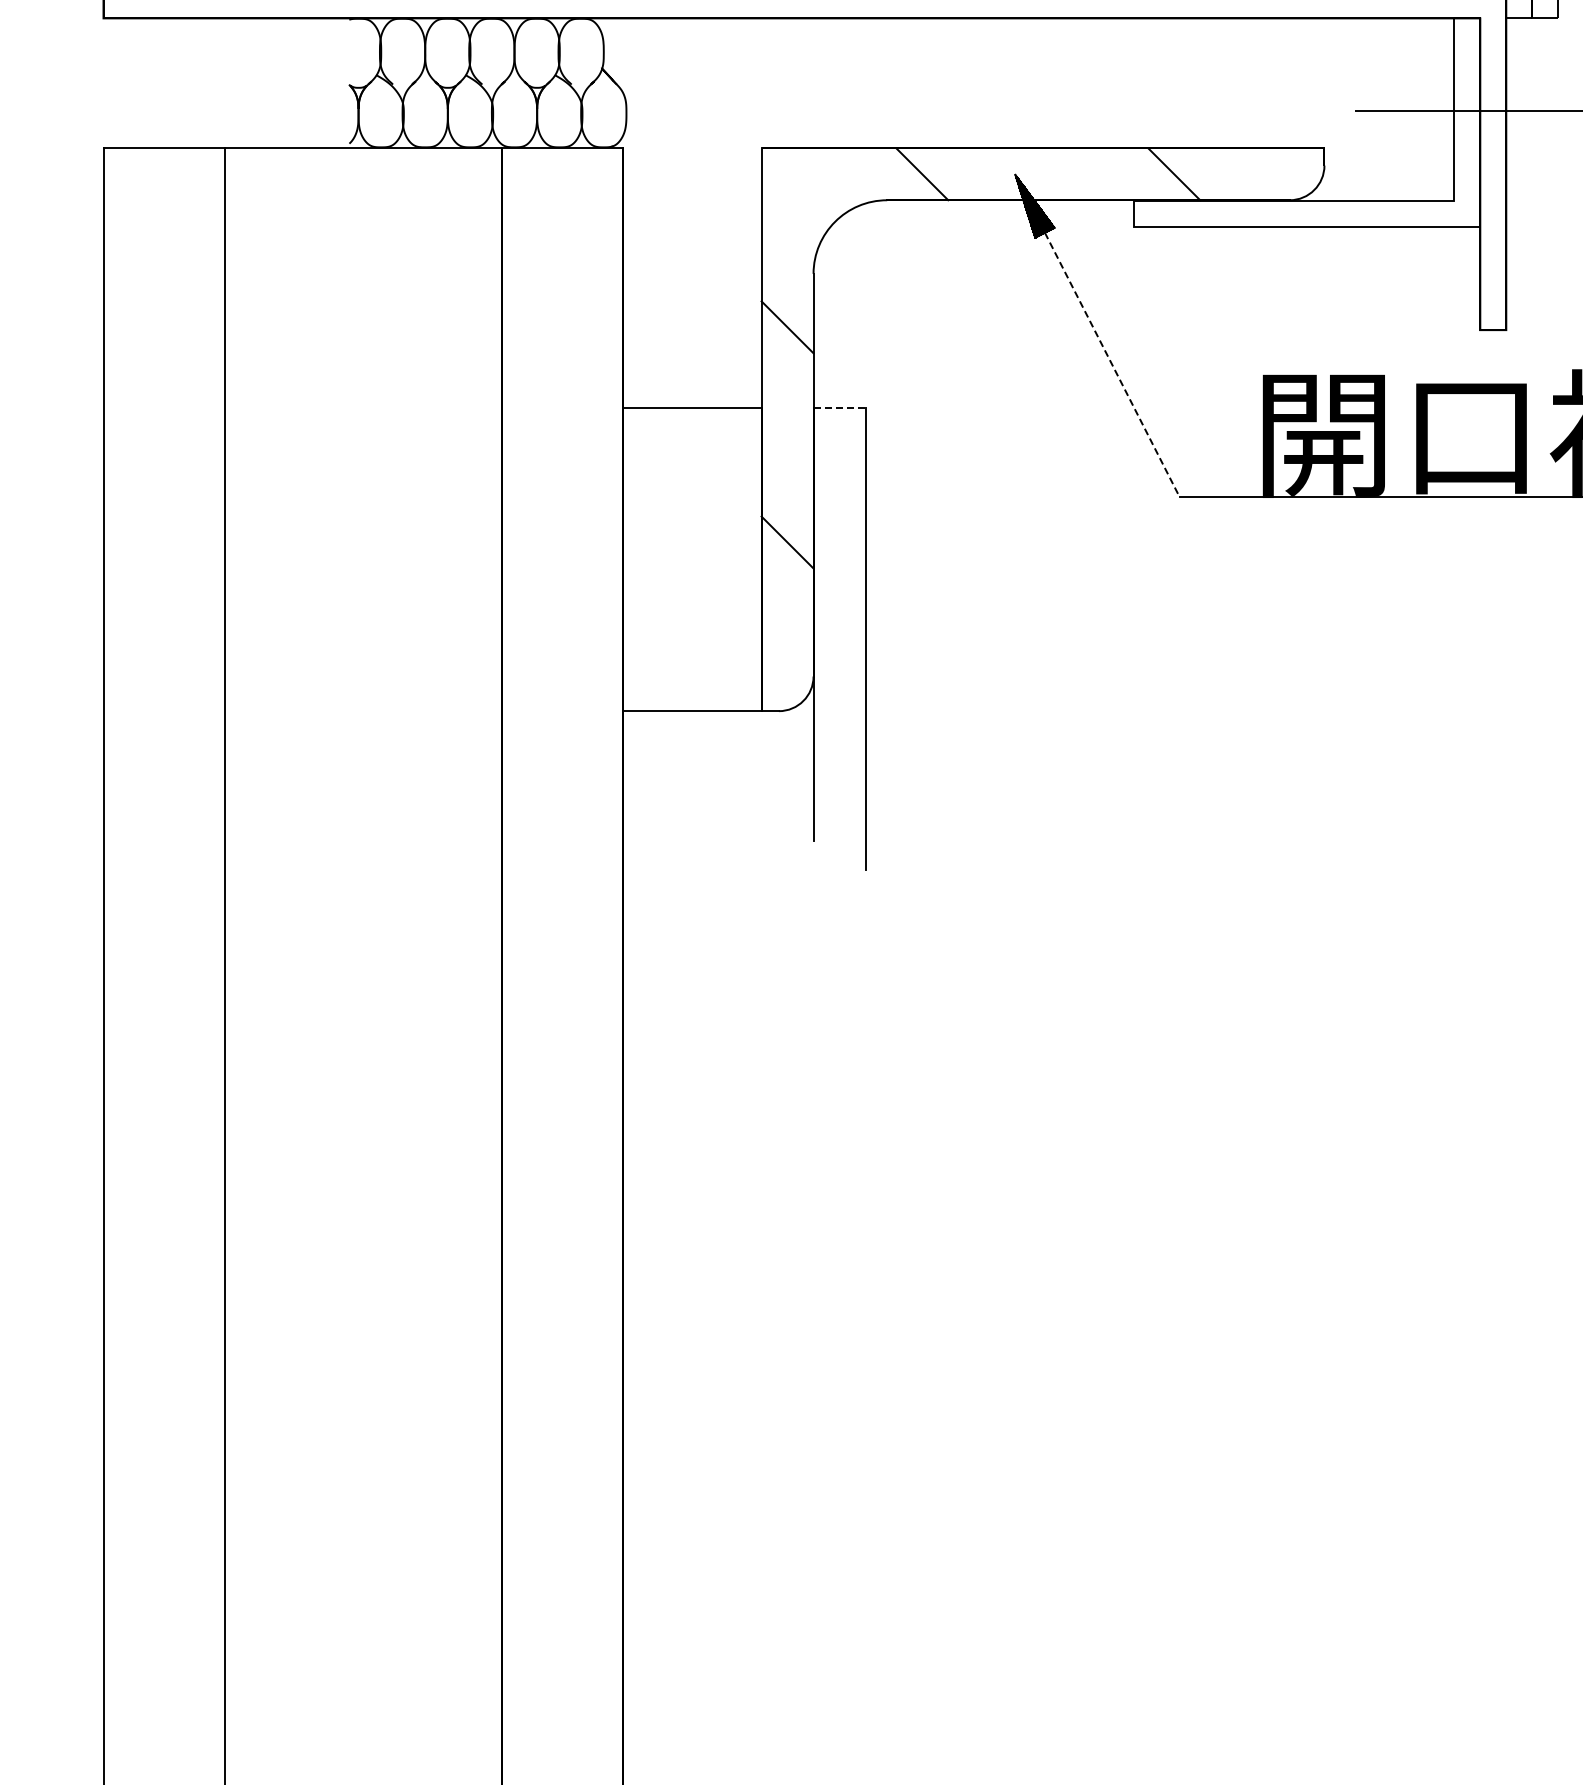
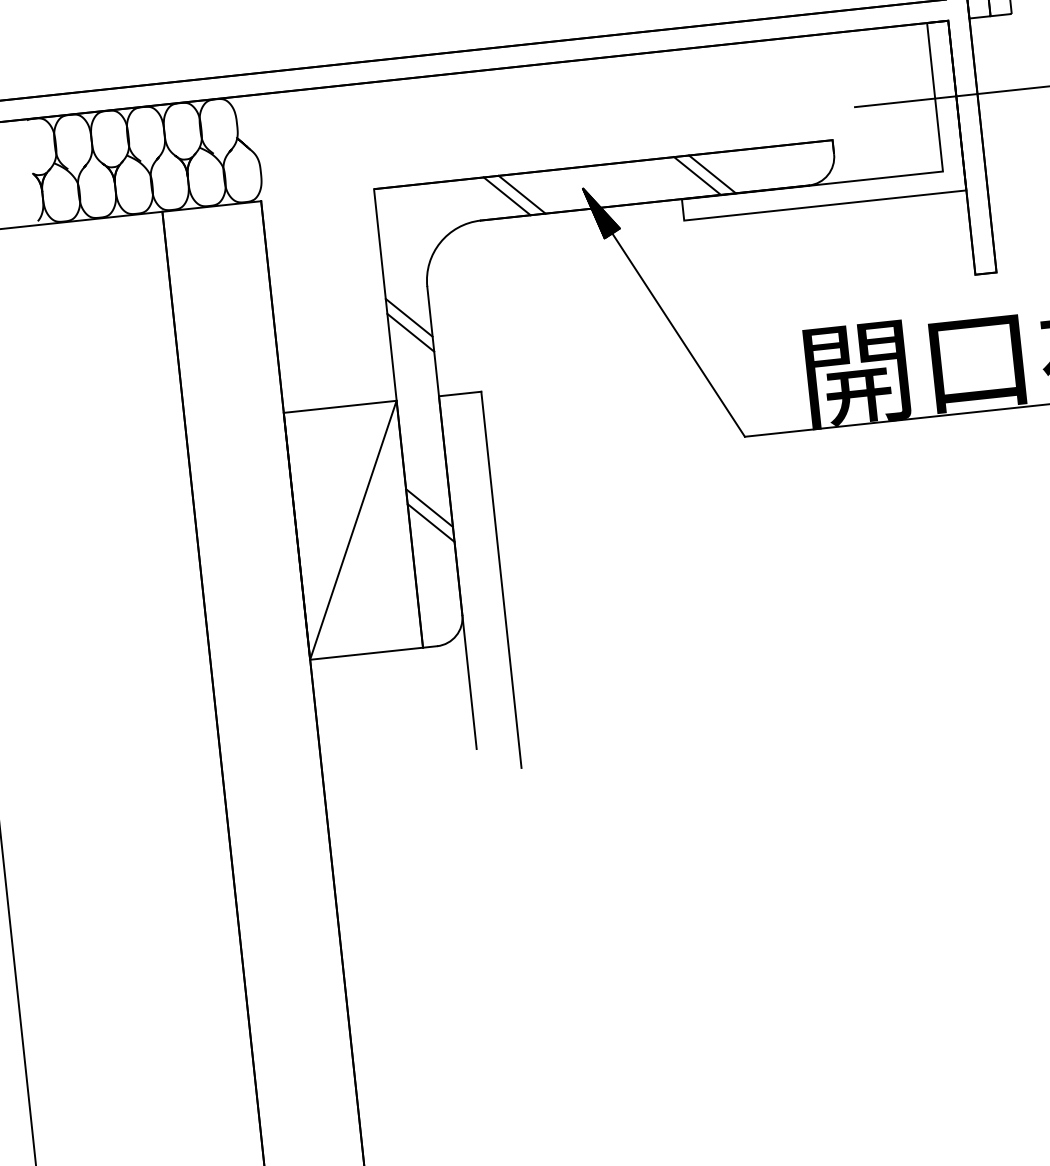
line: (940, 174) -> (522, 194), added
line: (1155, 174) -> (697, 176), added
line: (787, 308) -> (409, 317), added
line: (1112, 365) -> (678, 335), dashed -> solid
line: (839, 408) -> (460, 394), dashed -> solid
line: (691, 559) -> (352, 530), added
line: (787, 560) -> (431, 522), added

